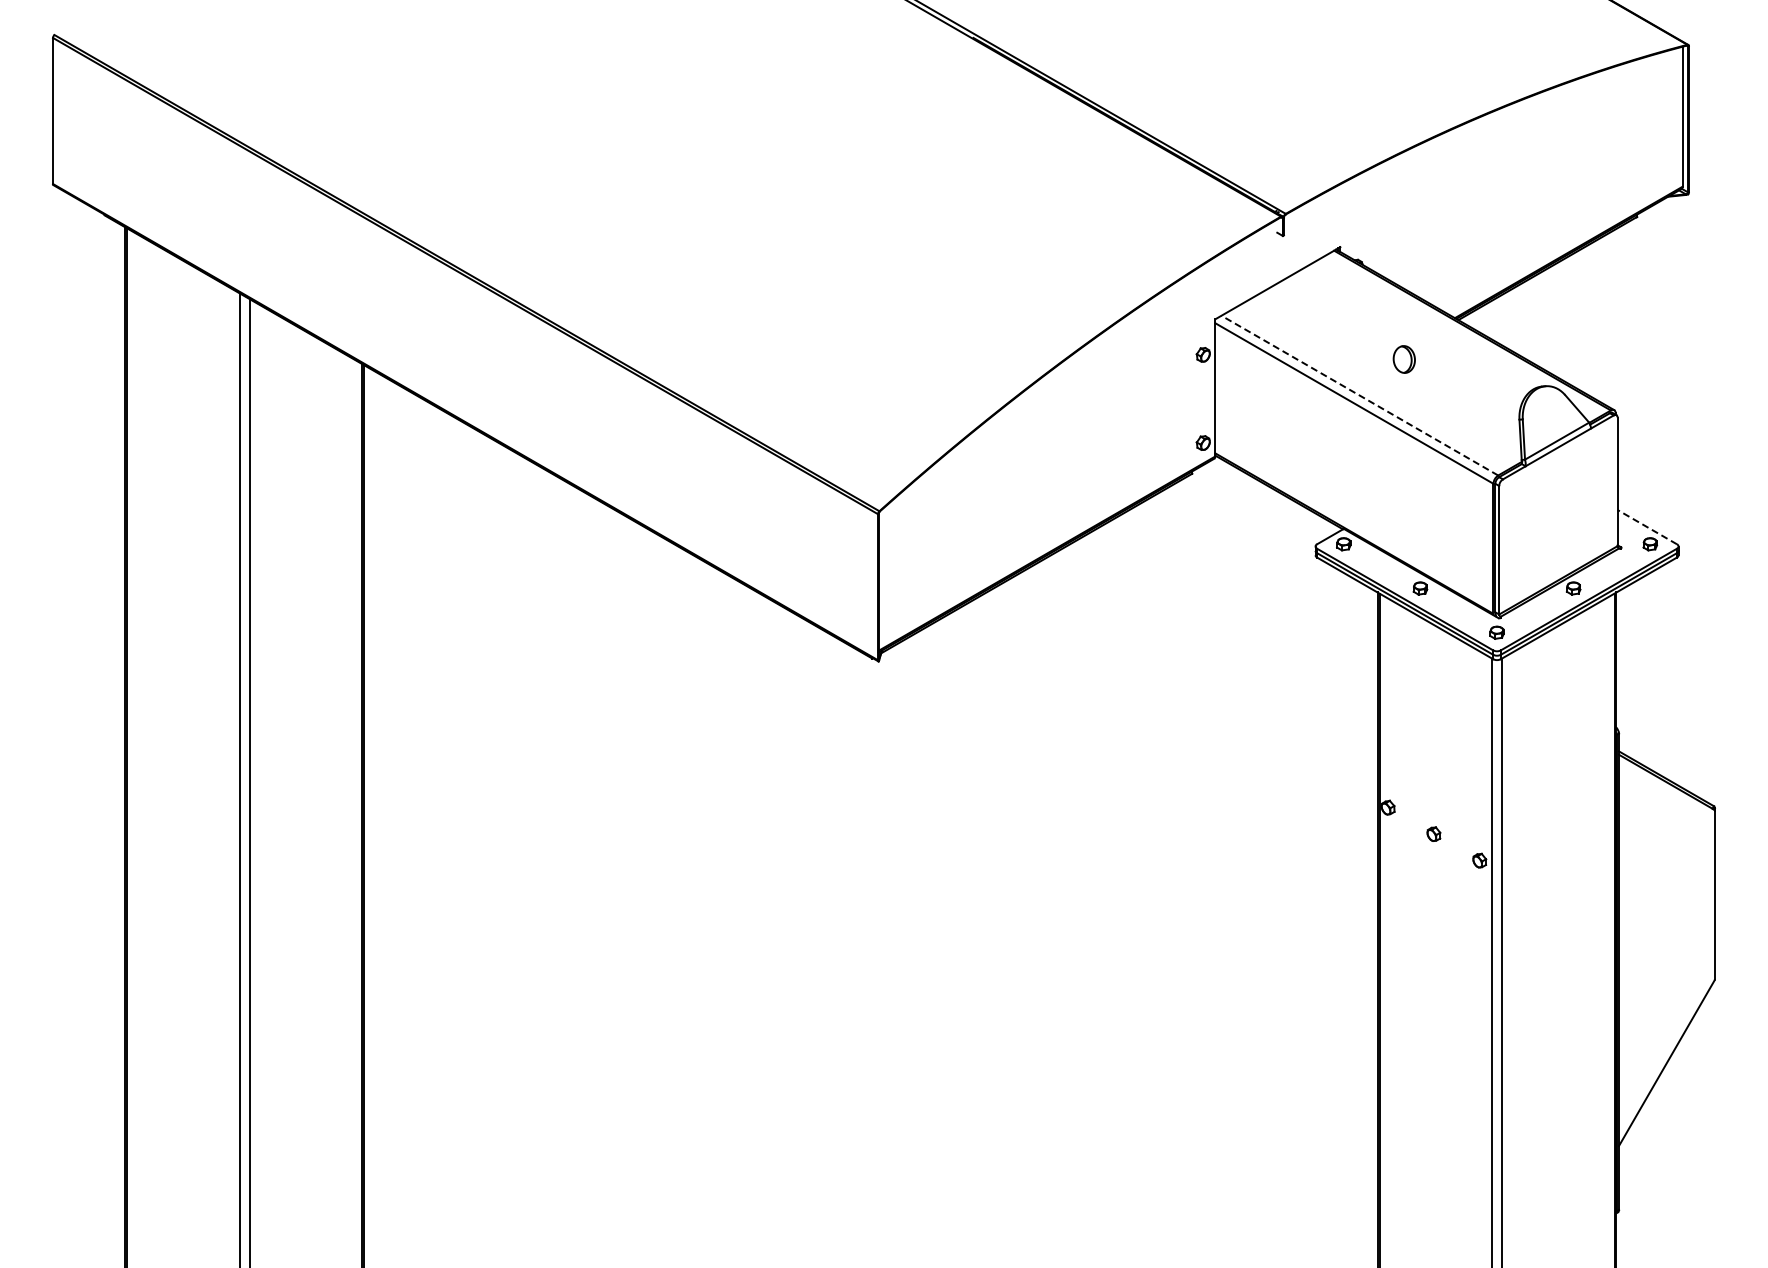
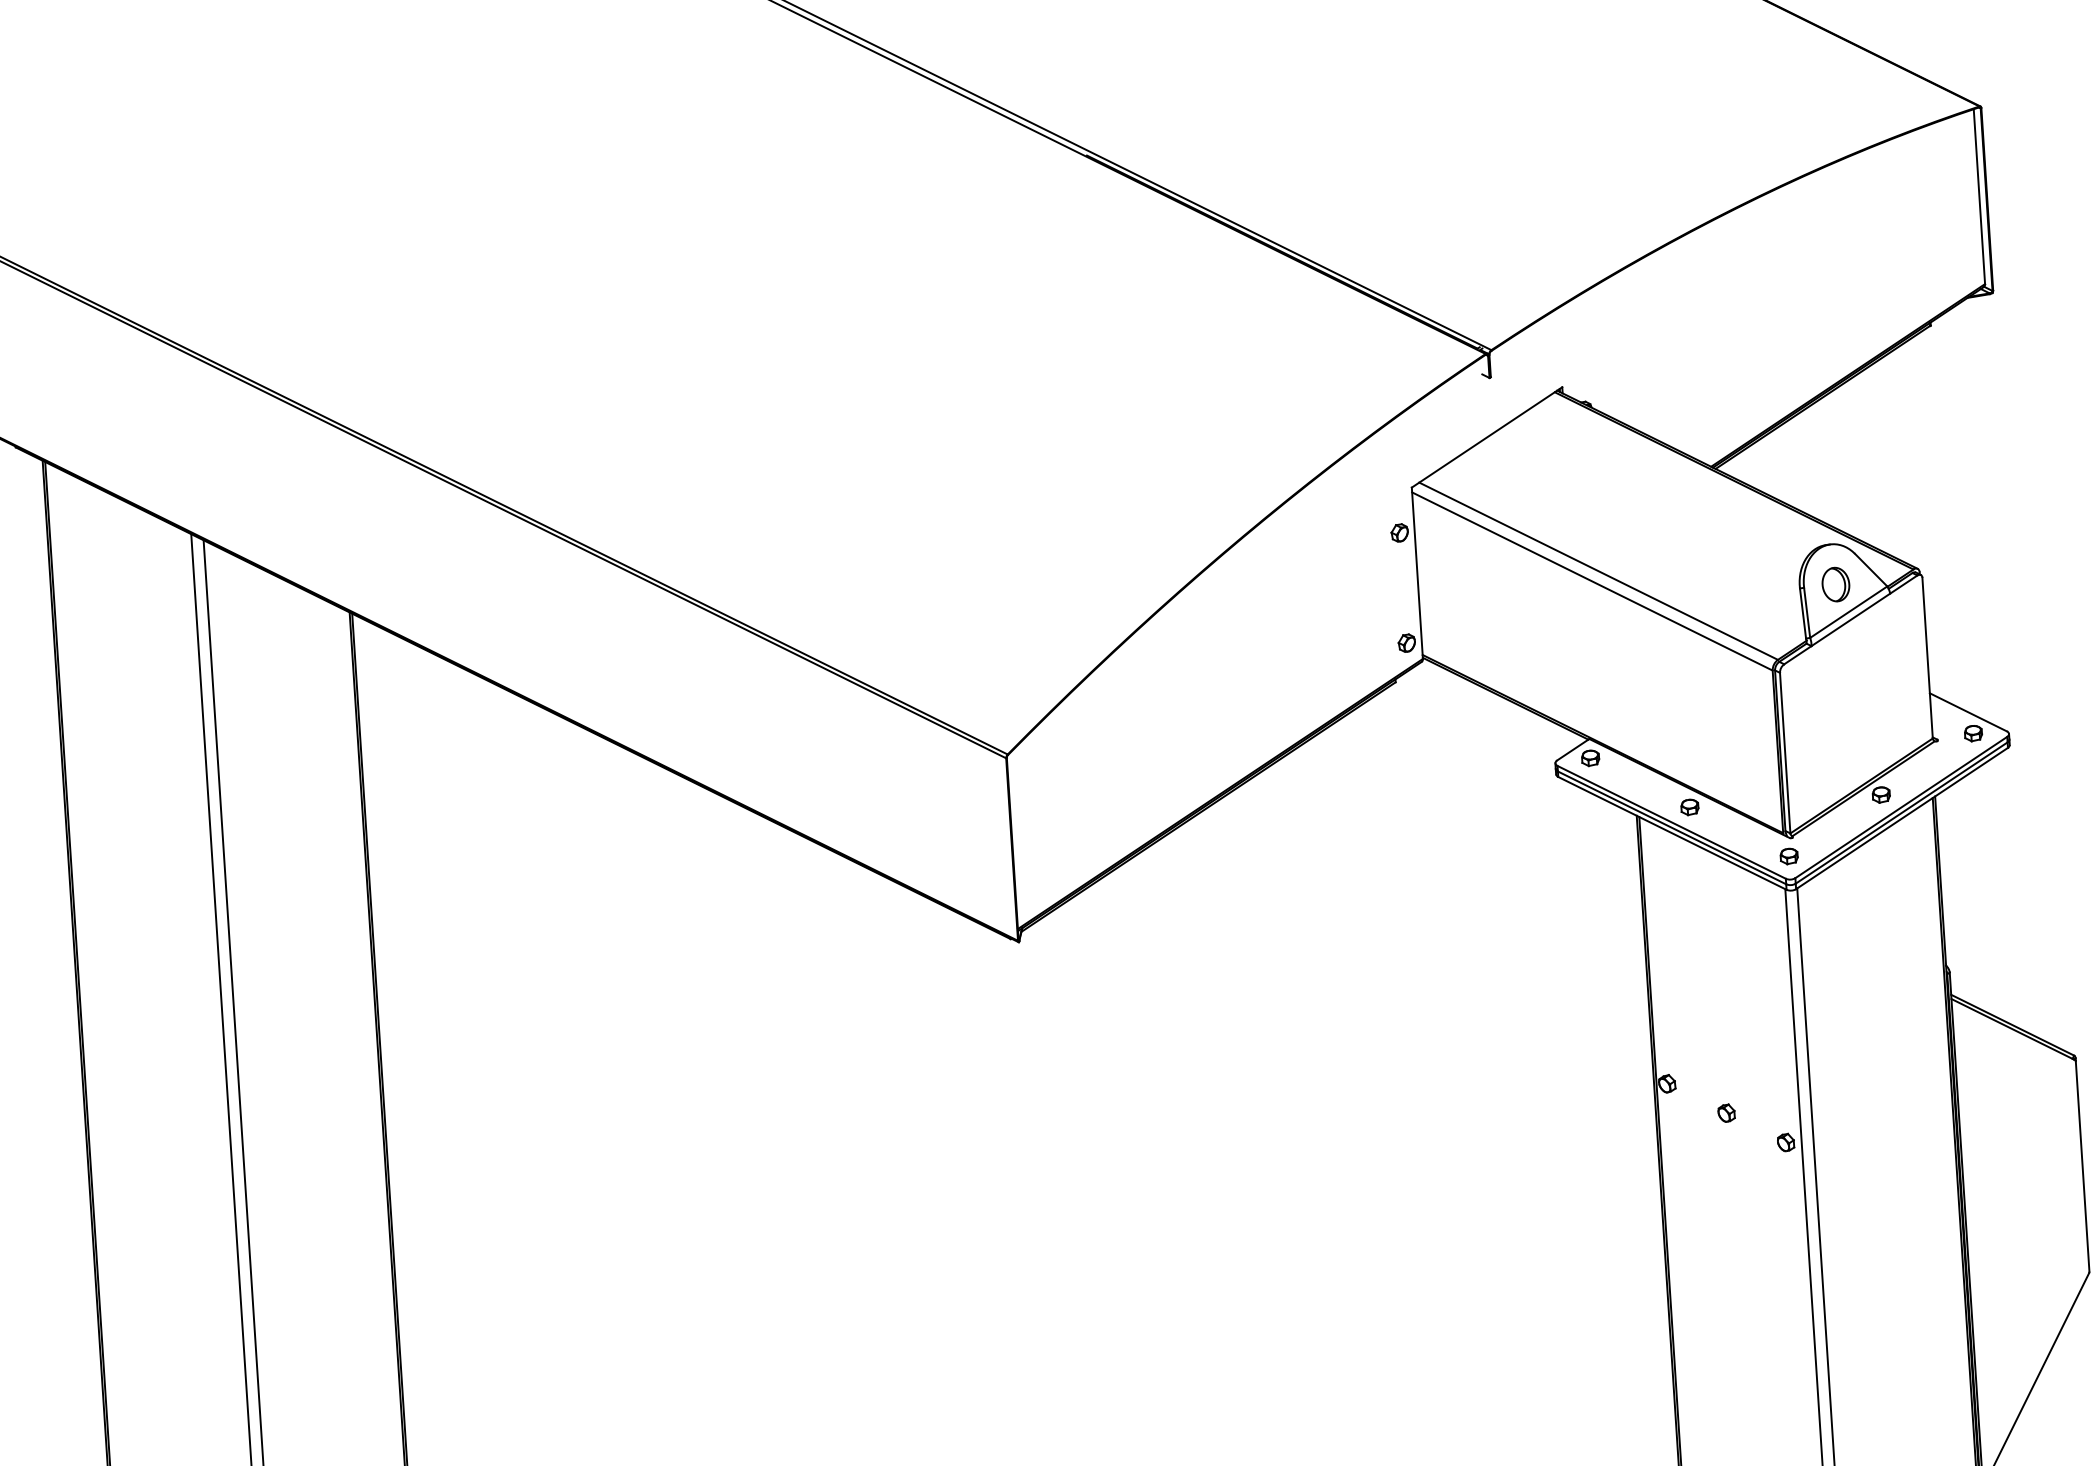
part: (1403, 359) -> (1834, 584), moved
line: (1359, 395) -> (1598, 571), dashed -> solid
line: (1646, 526) -> (1967, 711), dashed -> solid

